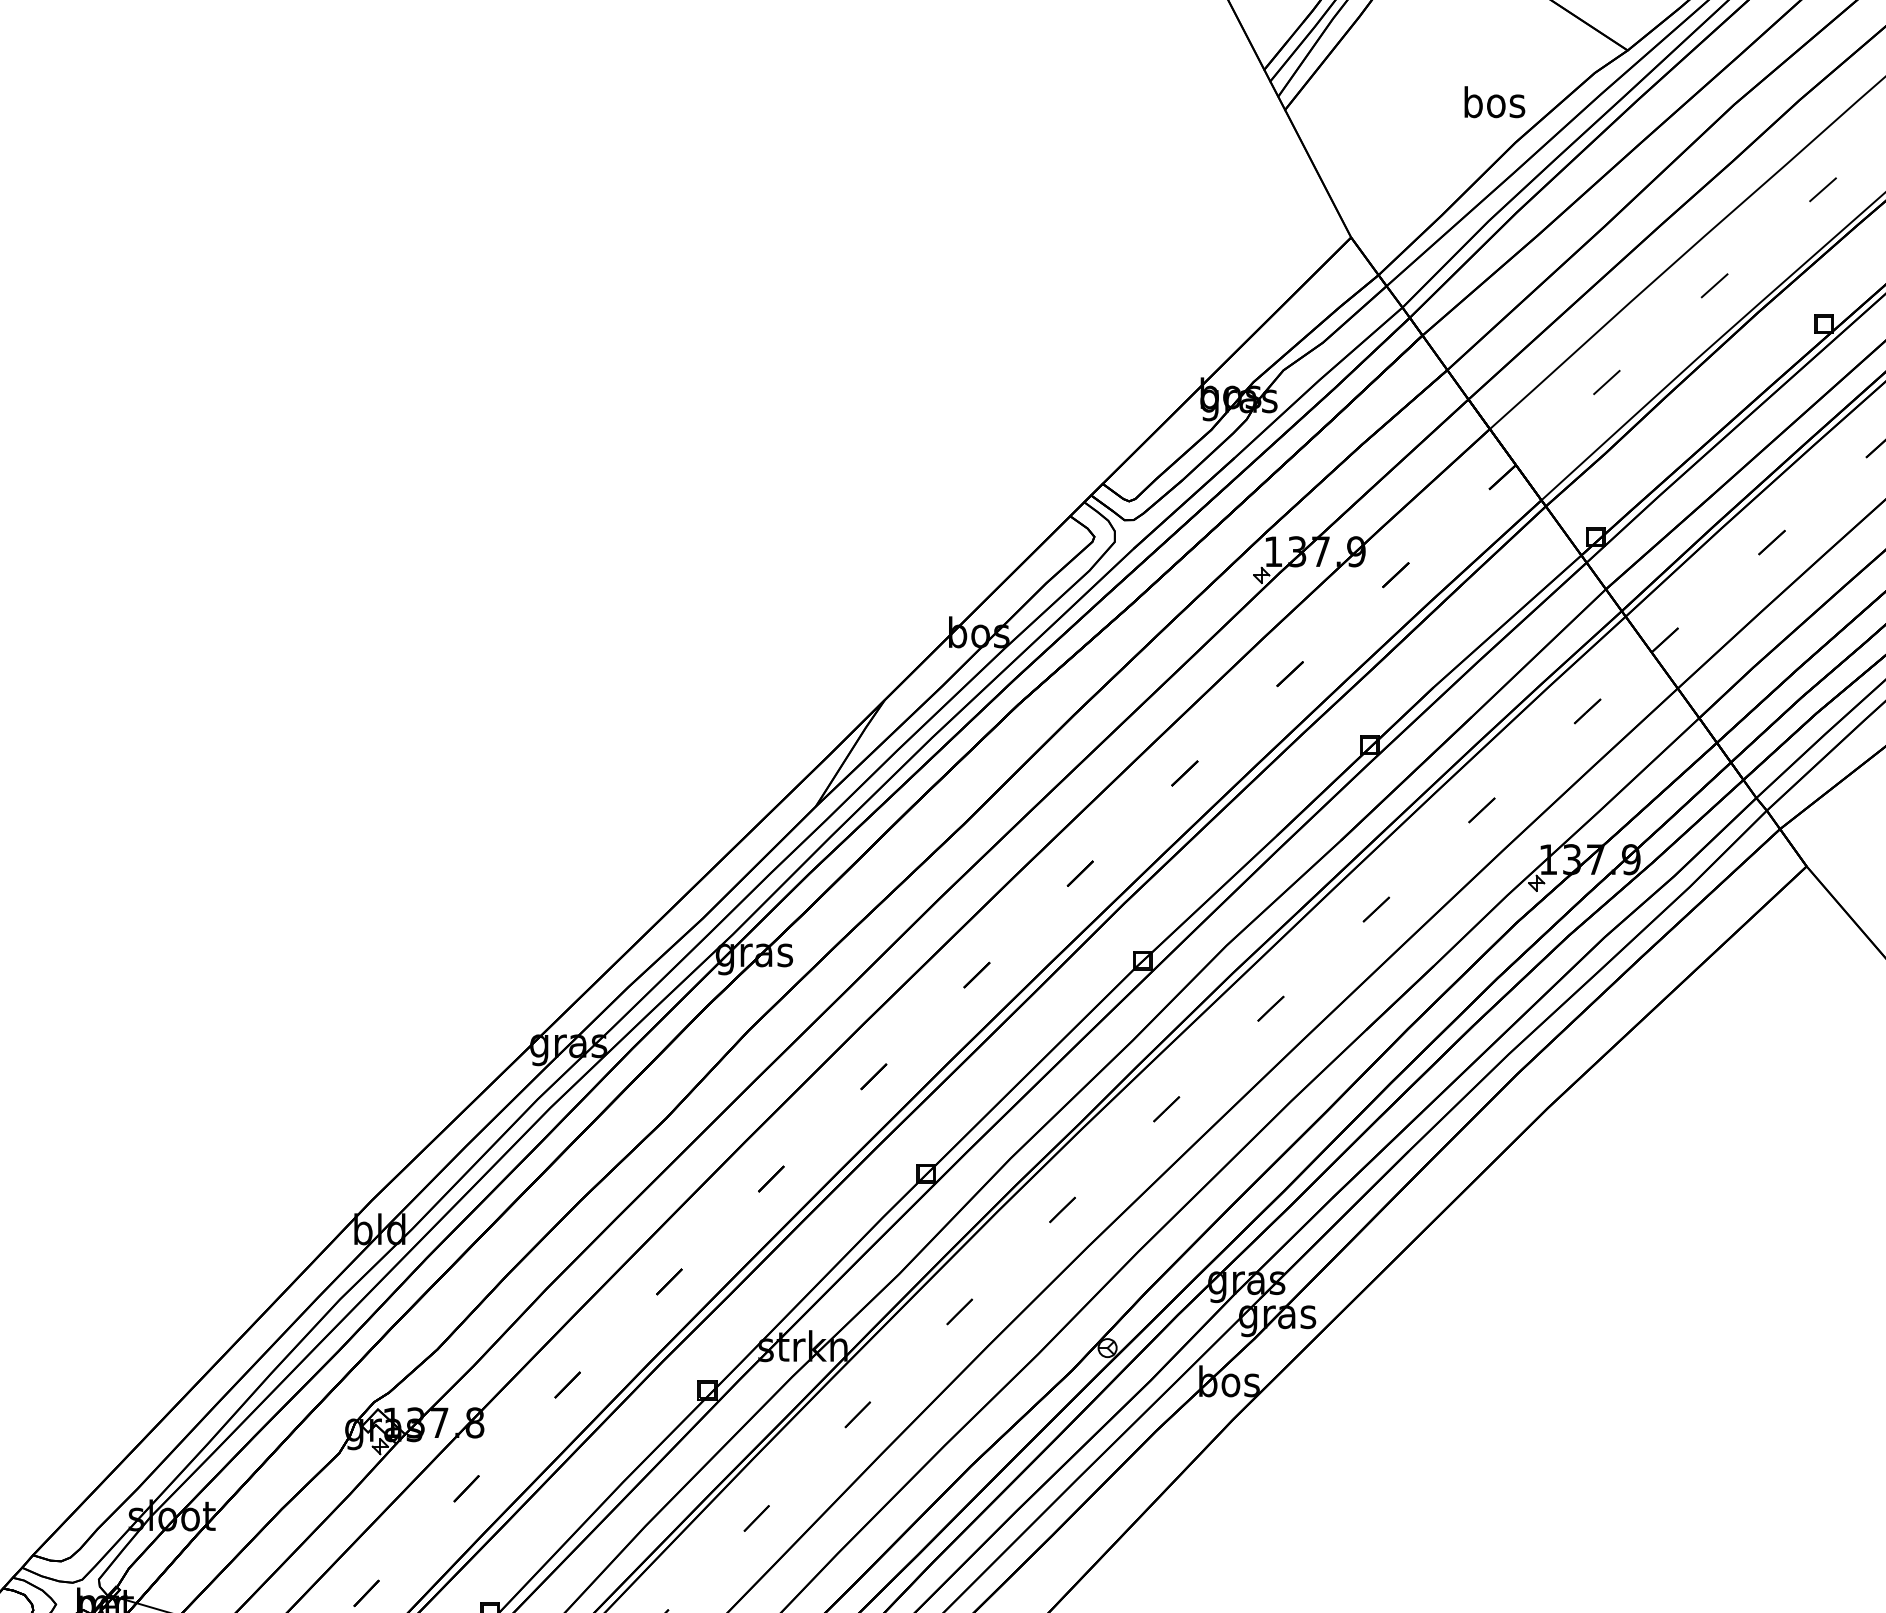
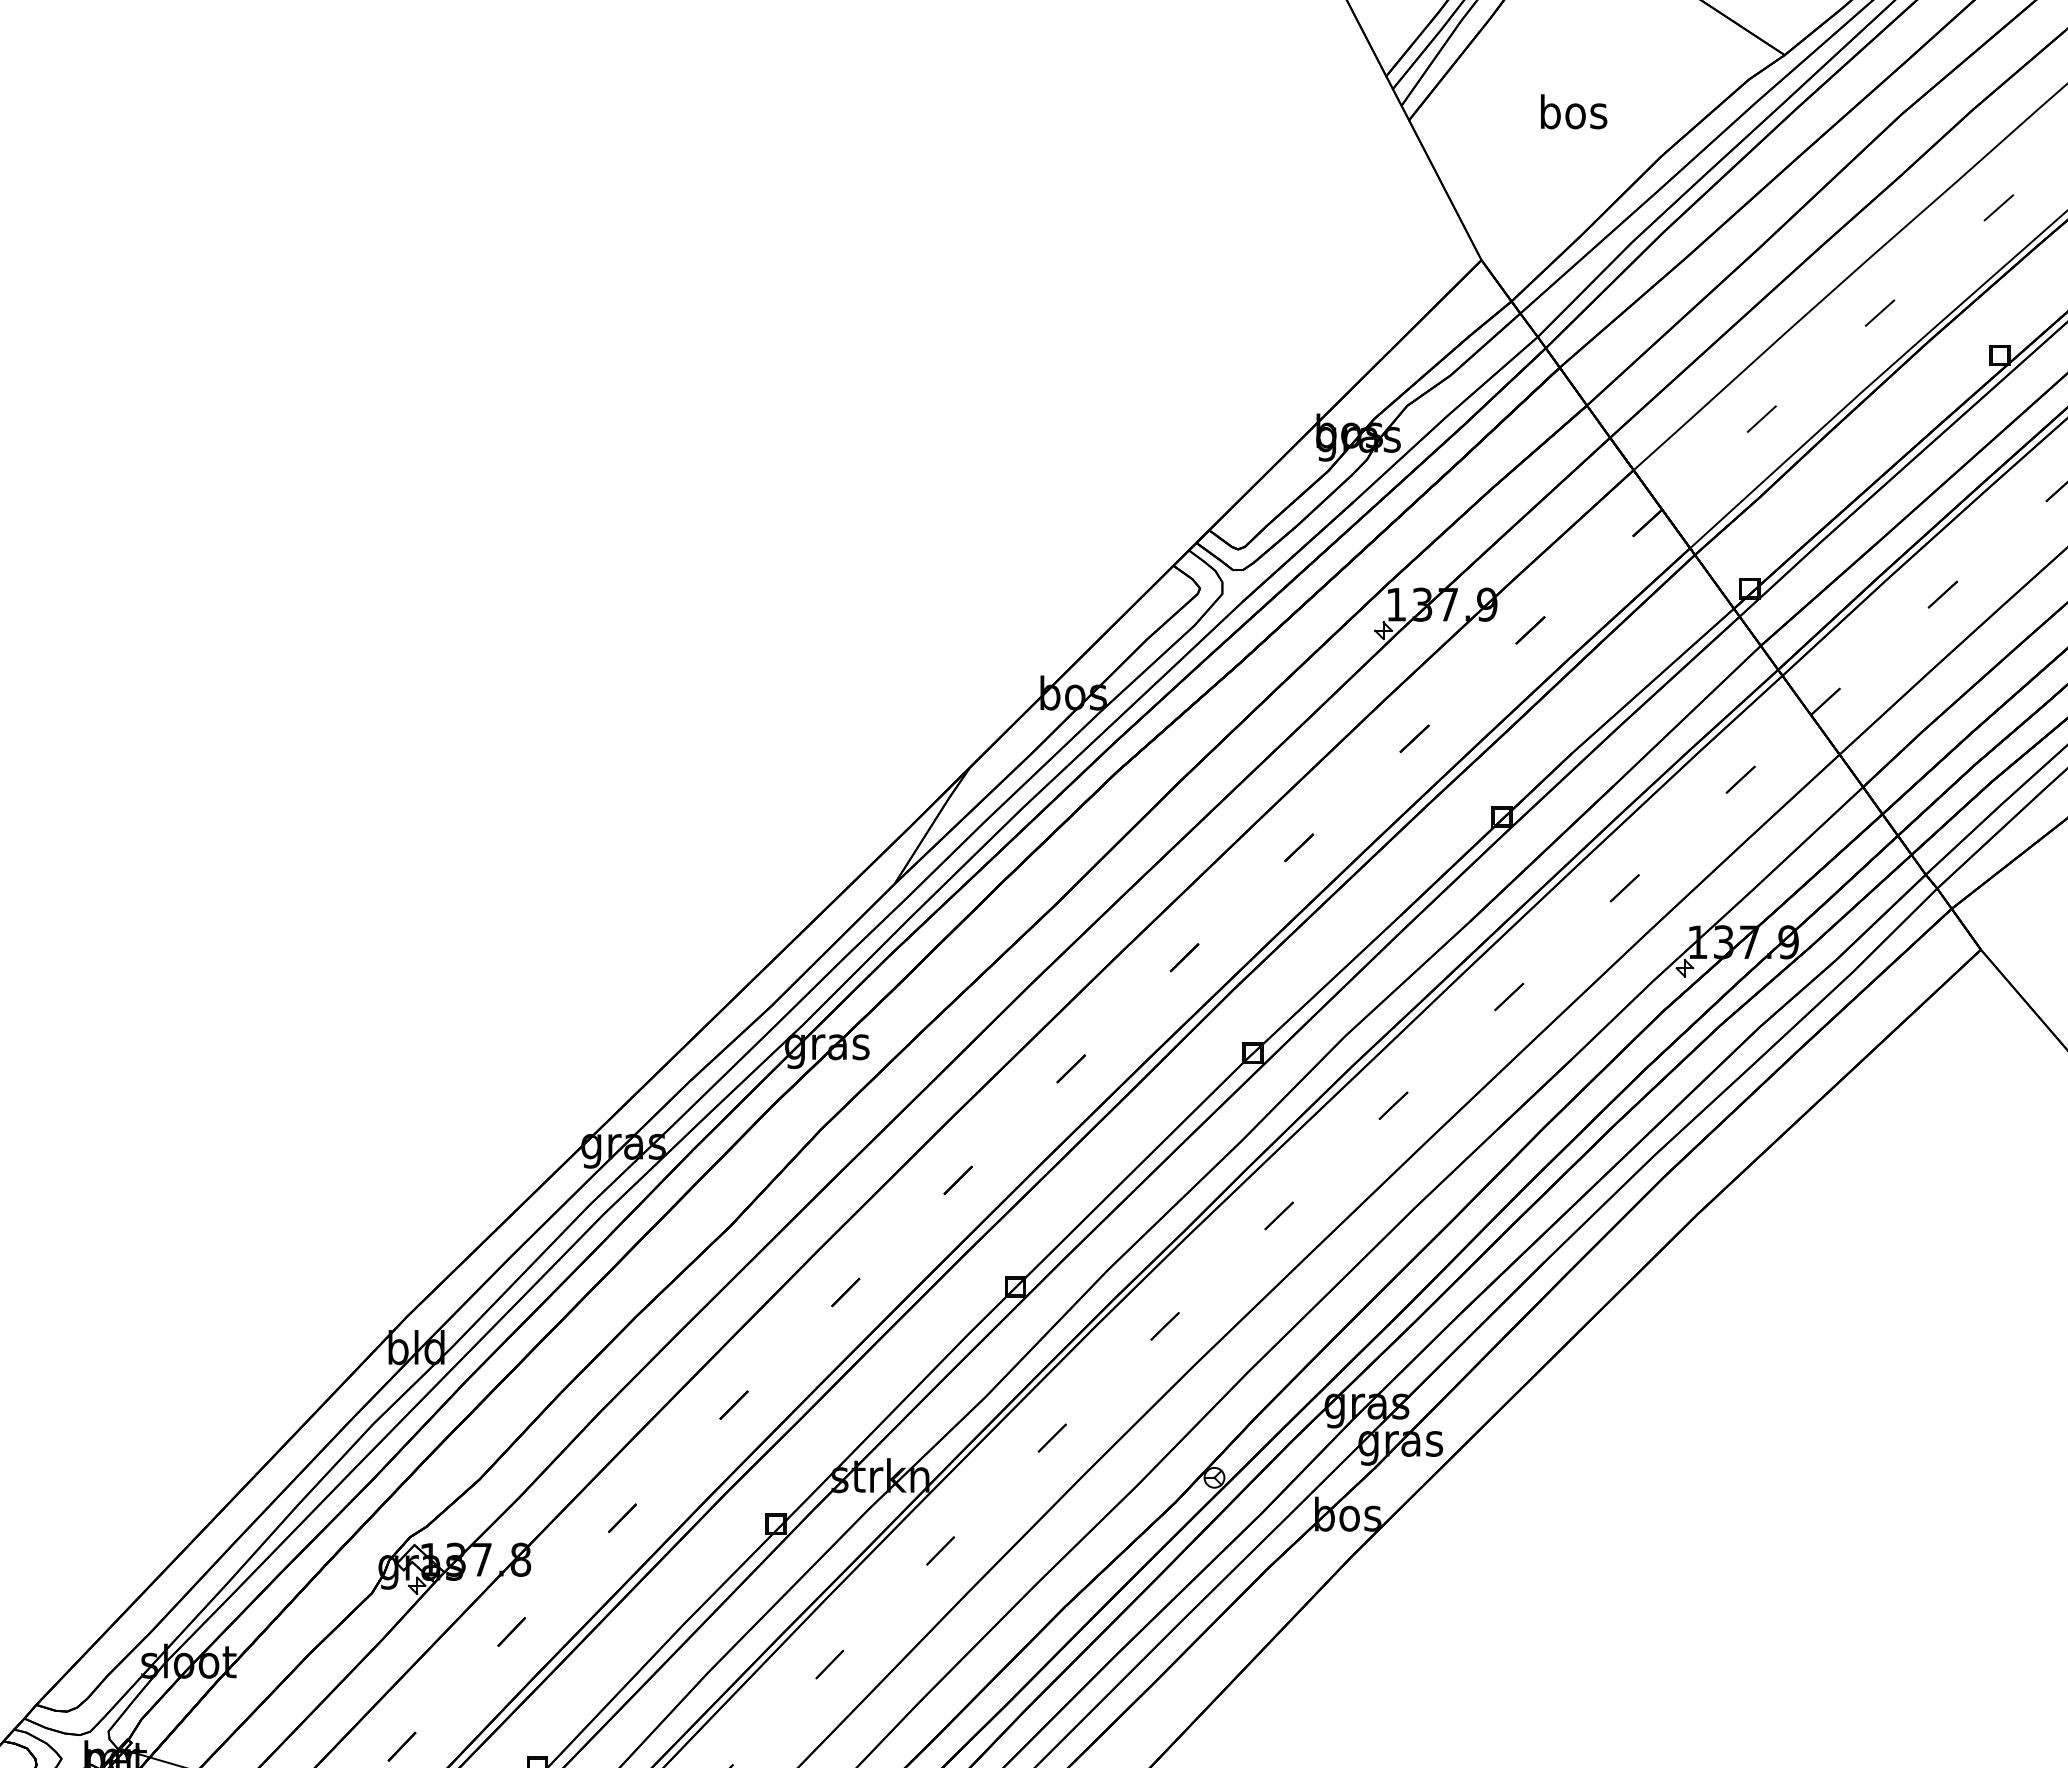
text: (1495, 101) -> (1574, 111), moved

